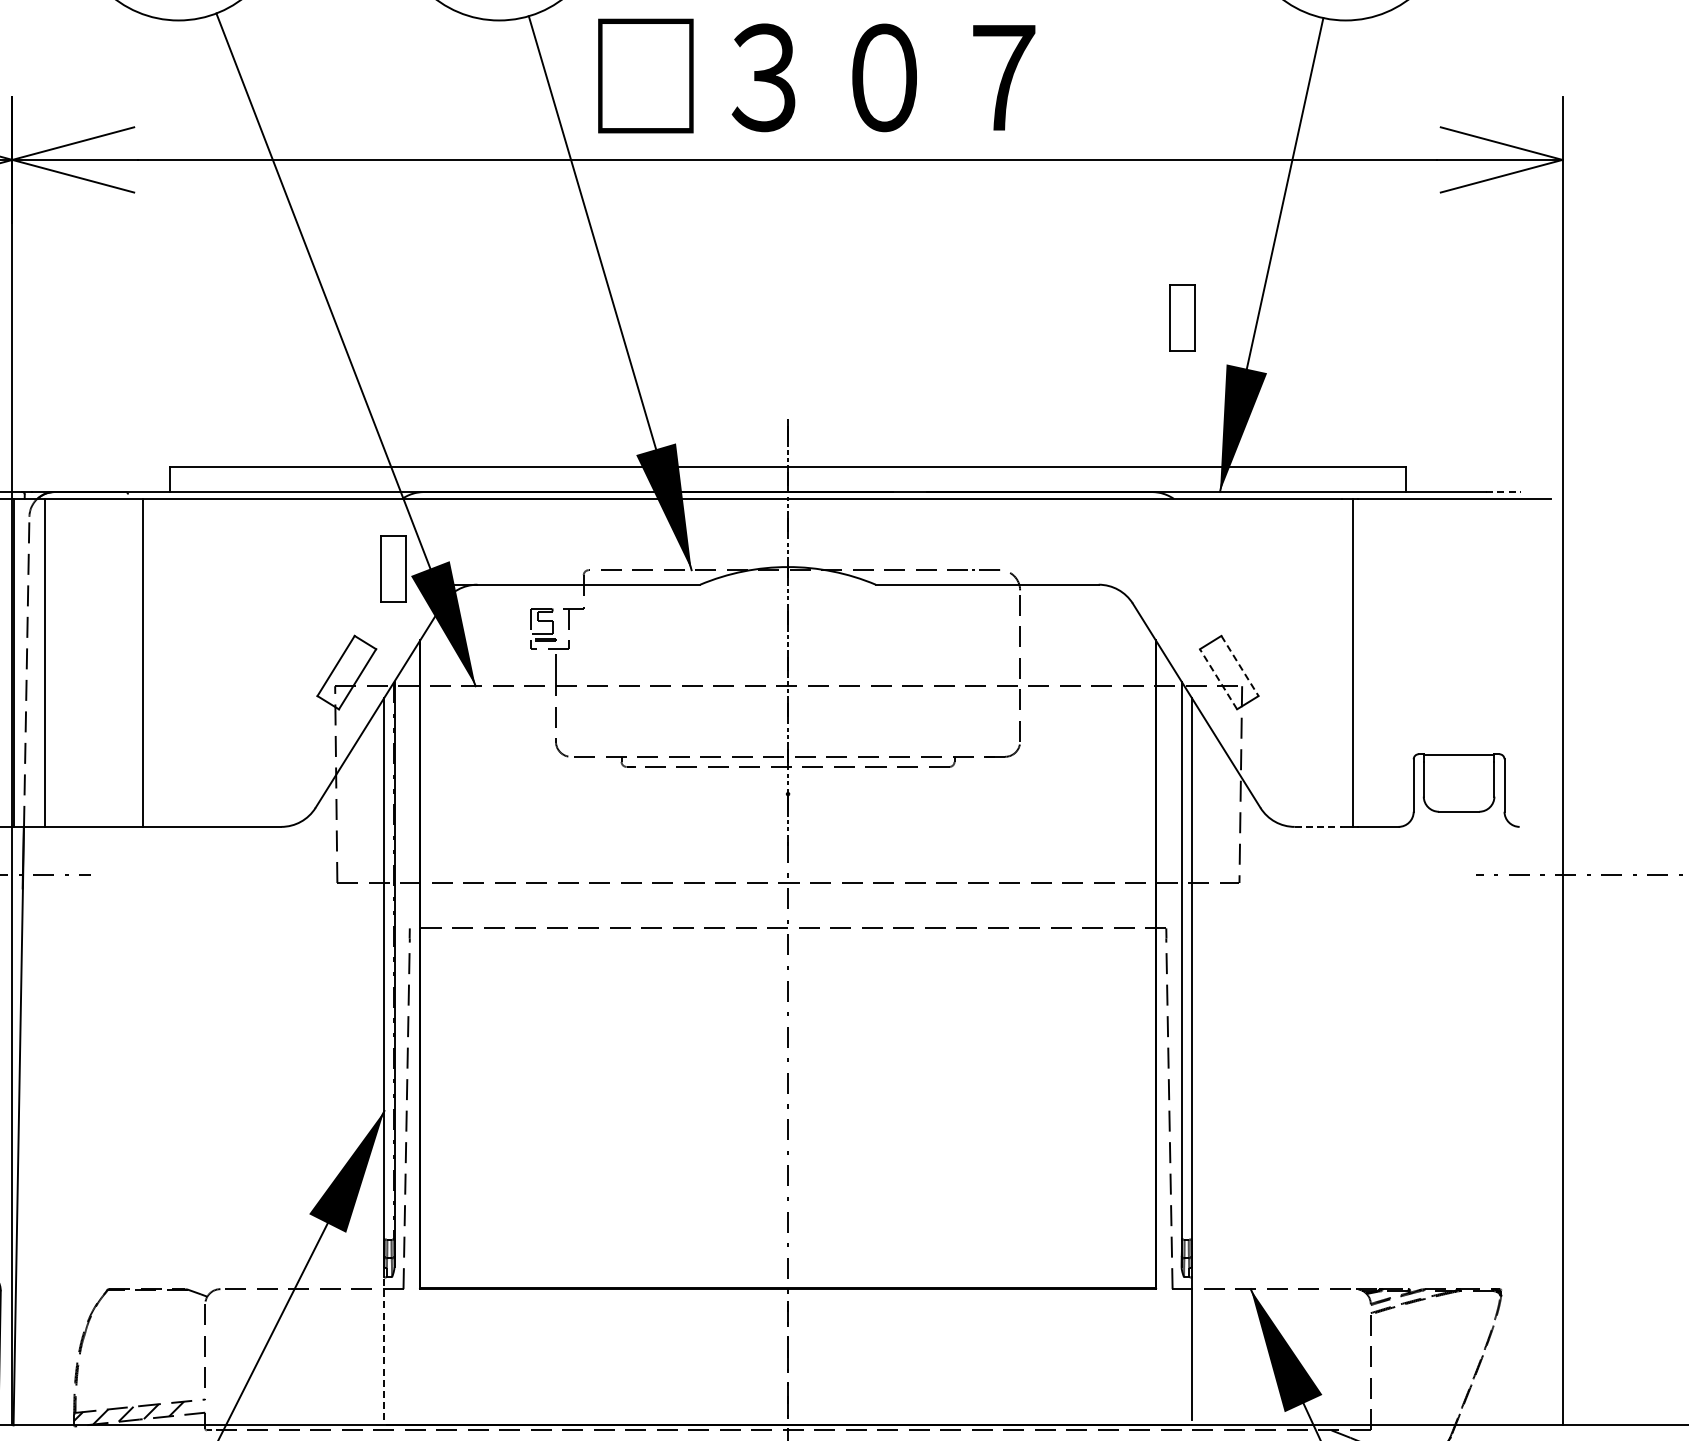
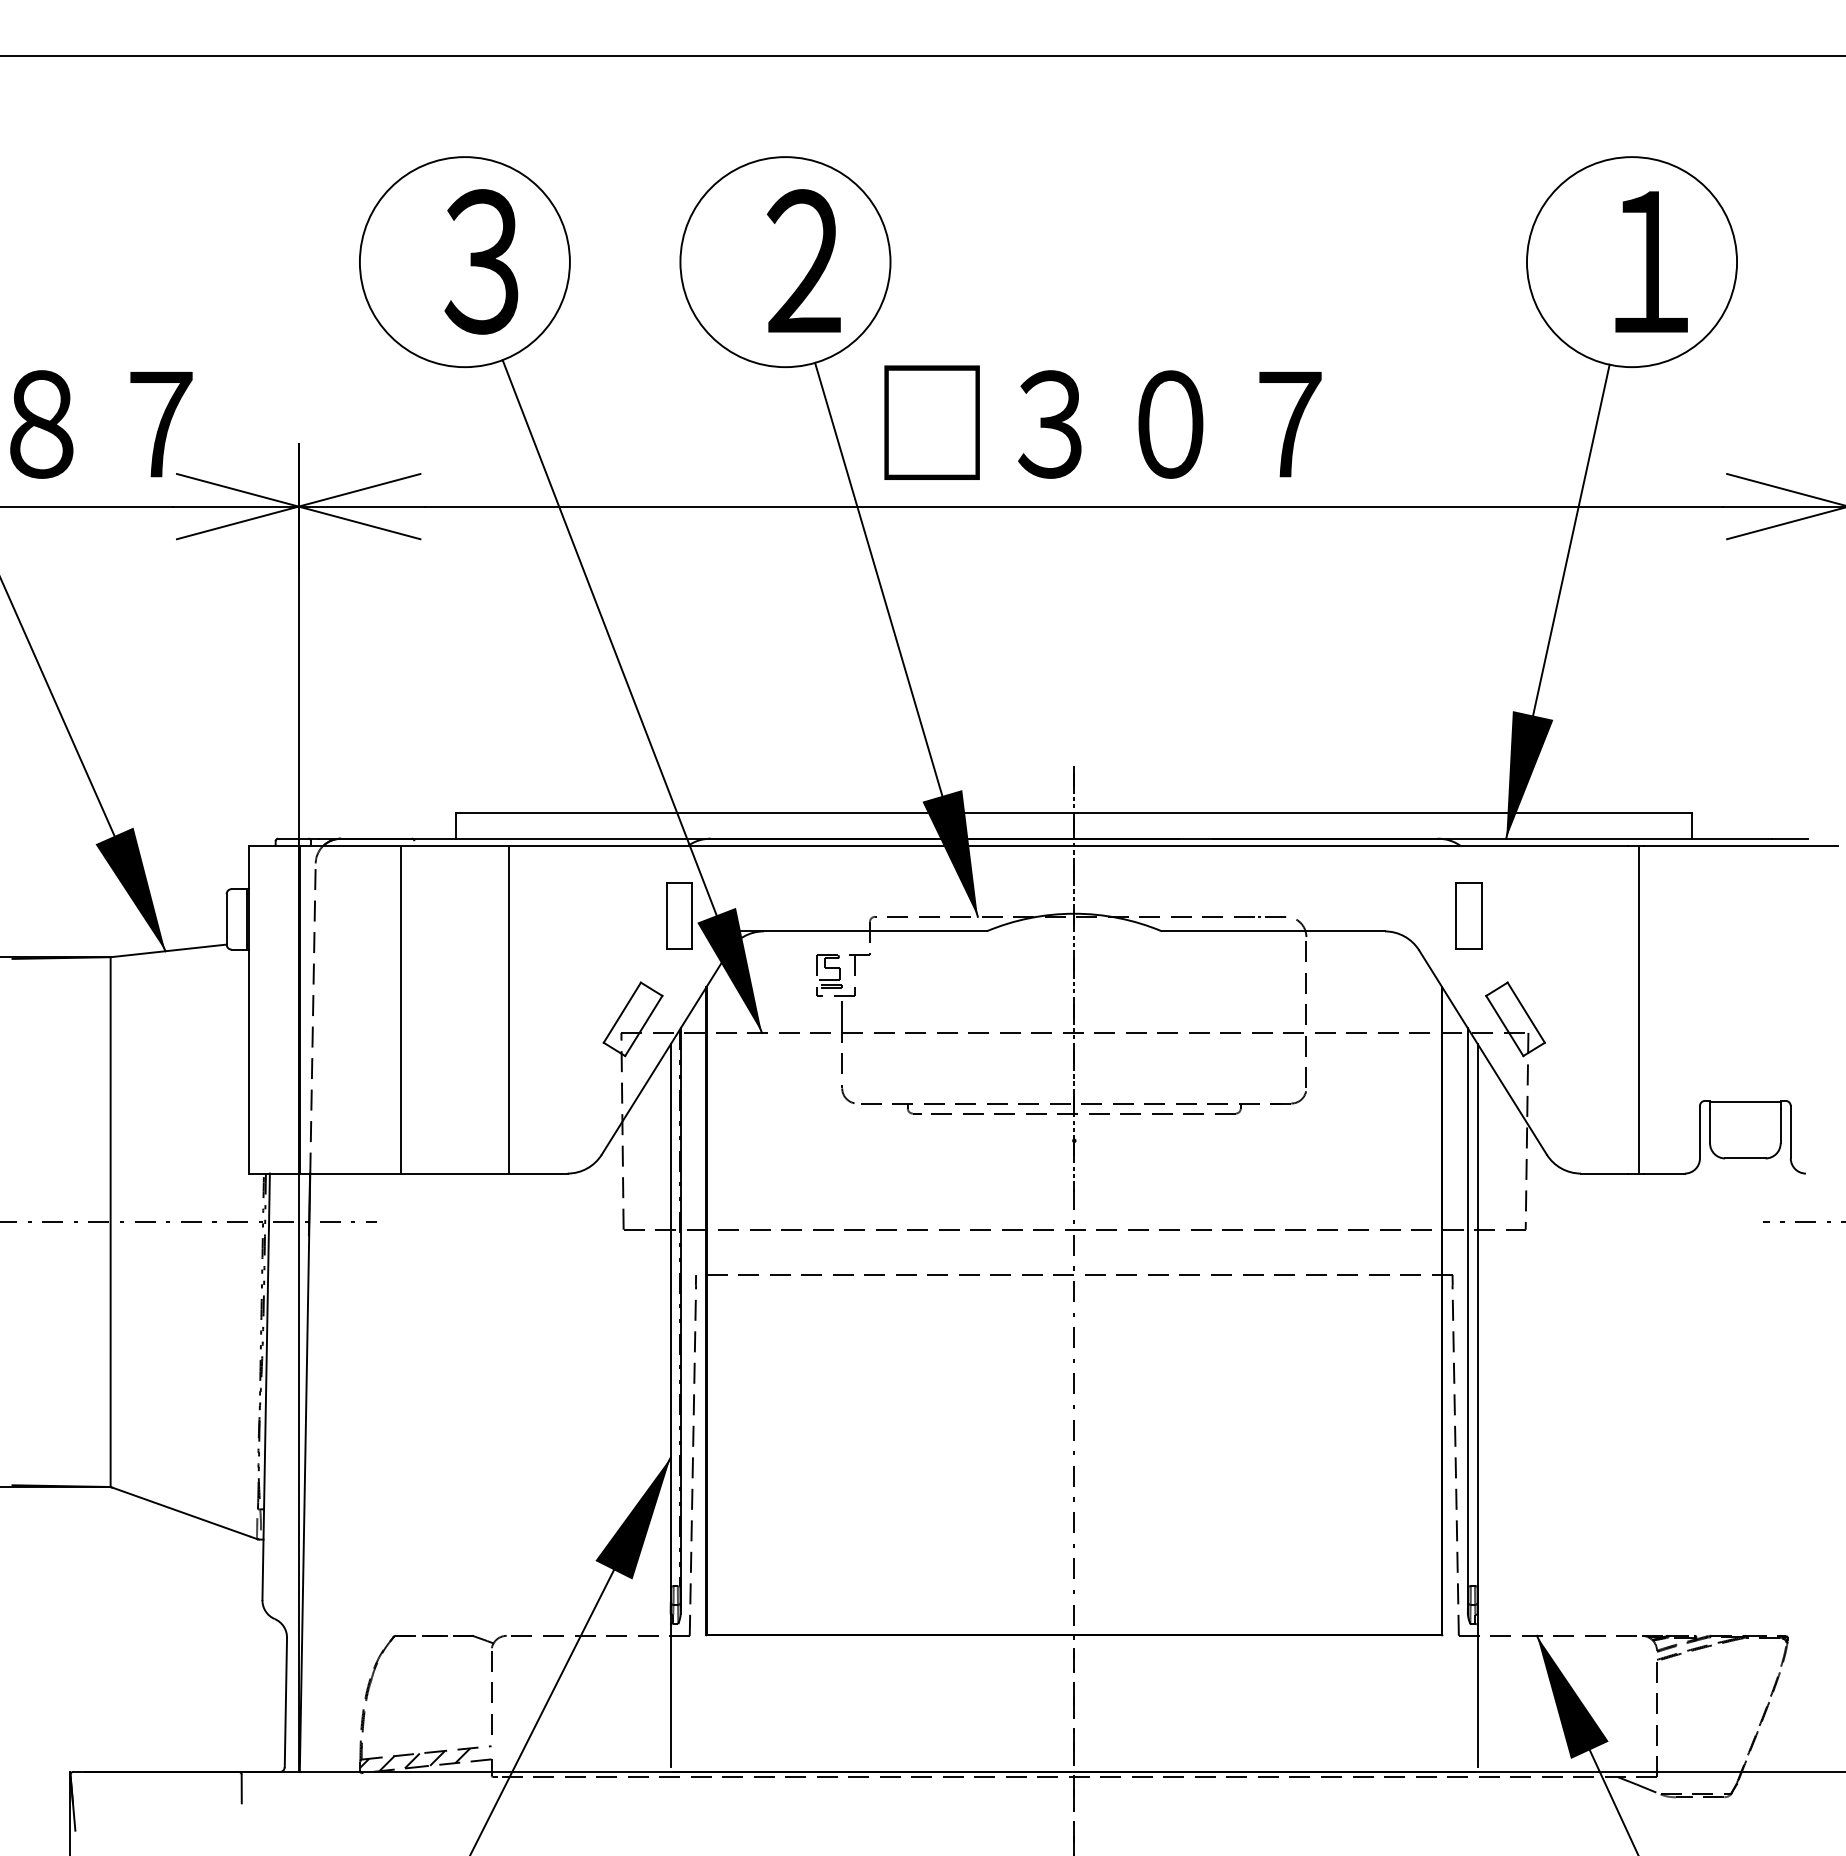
part: (1182, 317) -> (1468, 915), moved
line: (1504, 491) -> (1790, 838), dashed -> solid
line: (45, 662) -> (400, 1009), moved
line: (143, 662) -> (509, 1009), moved
line: (1240, 666) -> (1526, 1013), dashed -> solid
line: (1218, 678) -> (1504, 1025), dashed -> solid
line: (1318, 826) -> (1604, 1173), dashed -> solid
line: (384, 1348) -> (670, 1695), dashed -> solid

